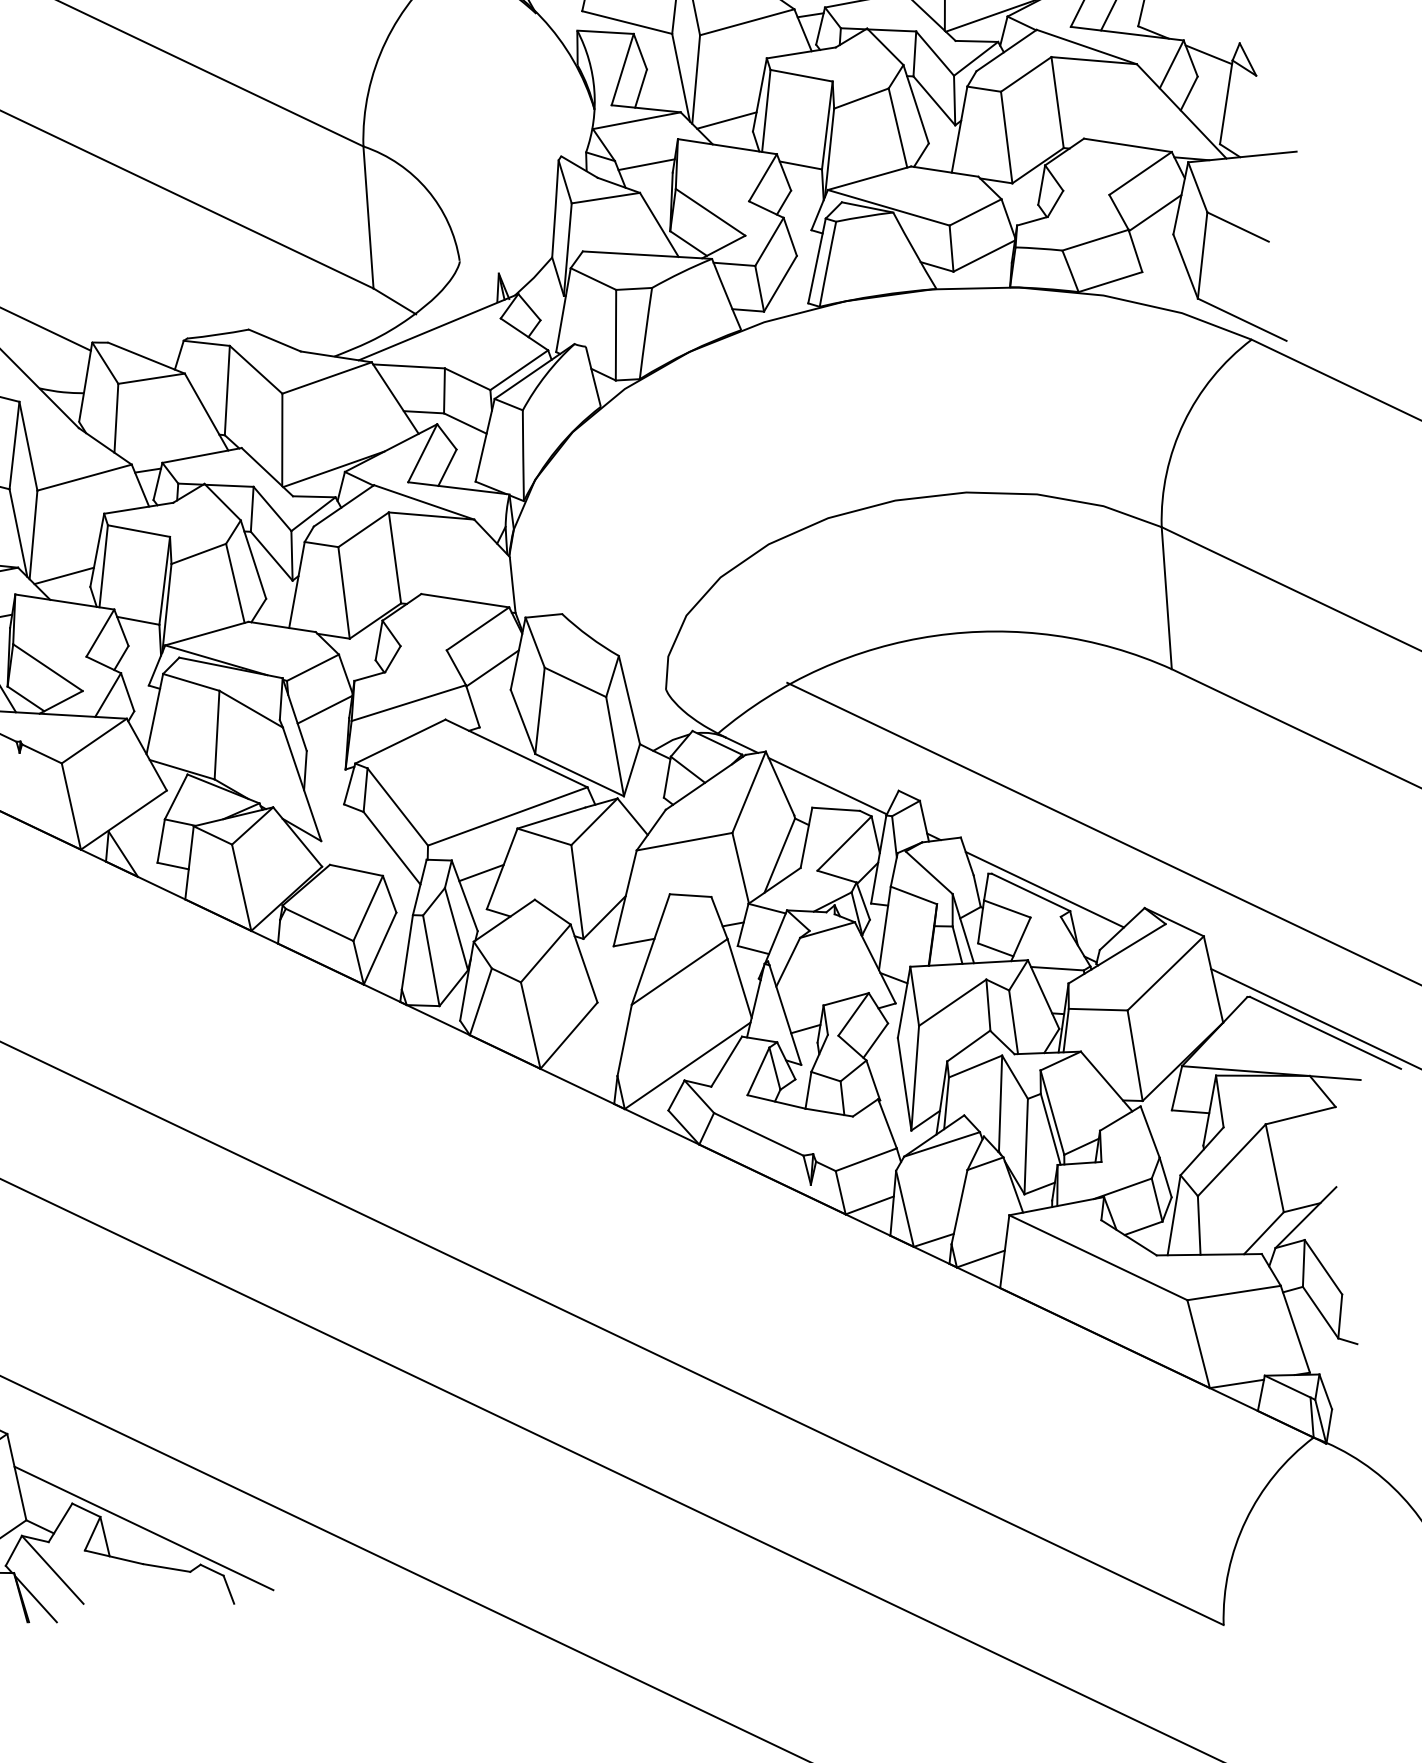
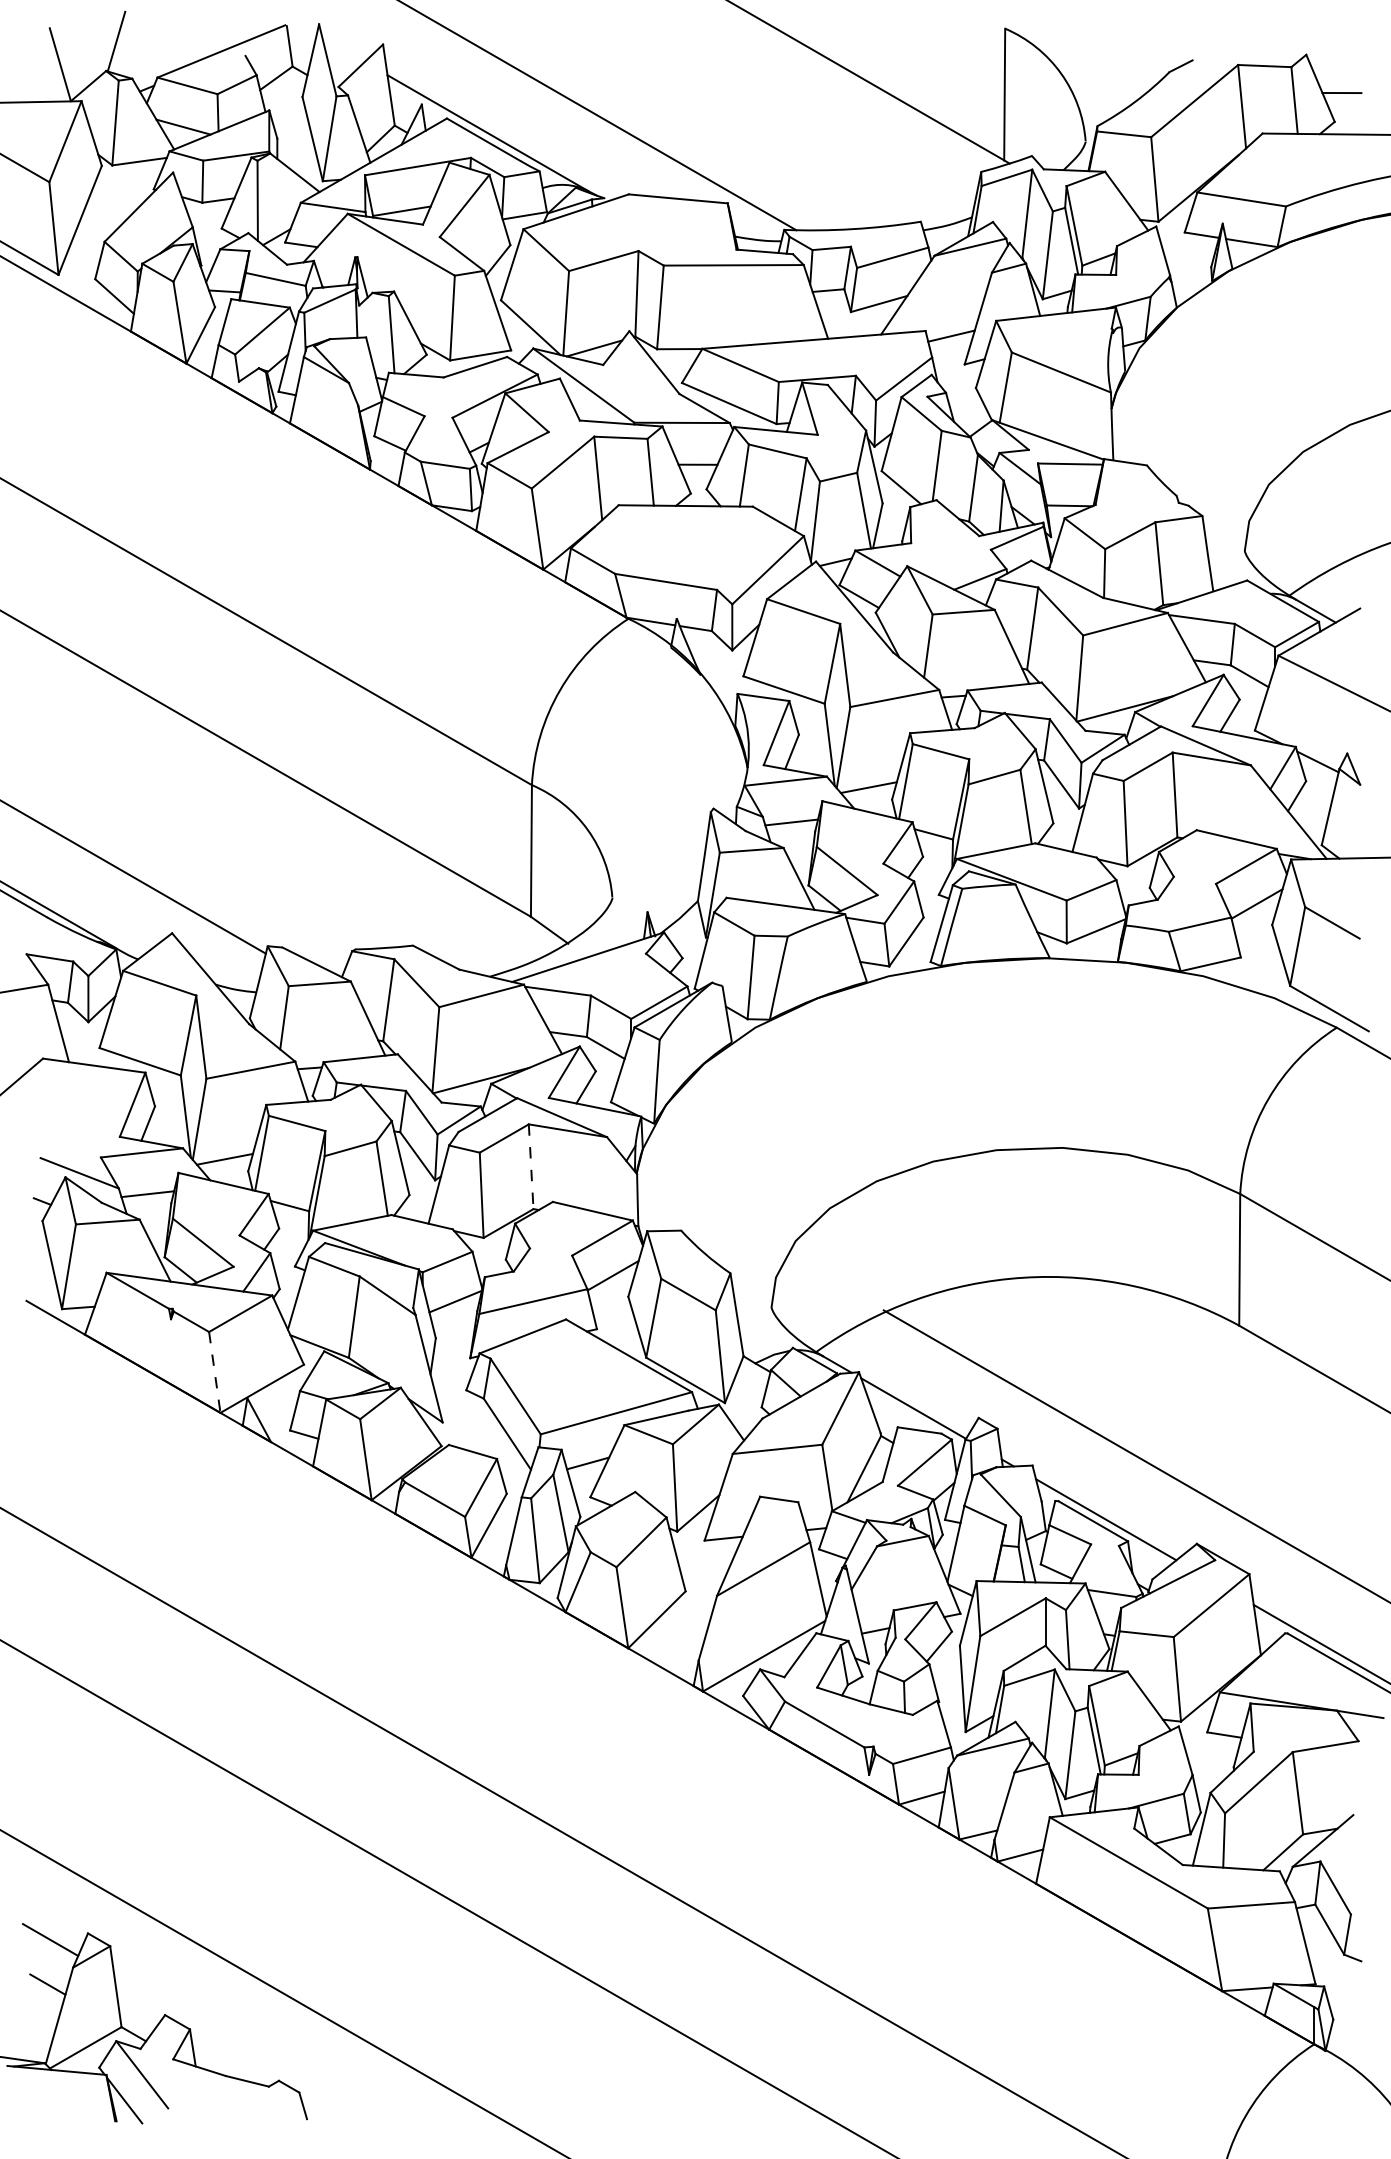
line: (395, 558) -> (531, 1167), solid -> dashed
line: (71, 806) -> (214, 1372), solid -> dashed
line: (144, 1527) -> (229, 2042), removed

